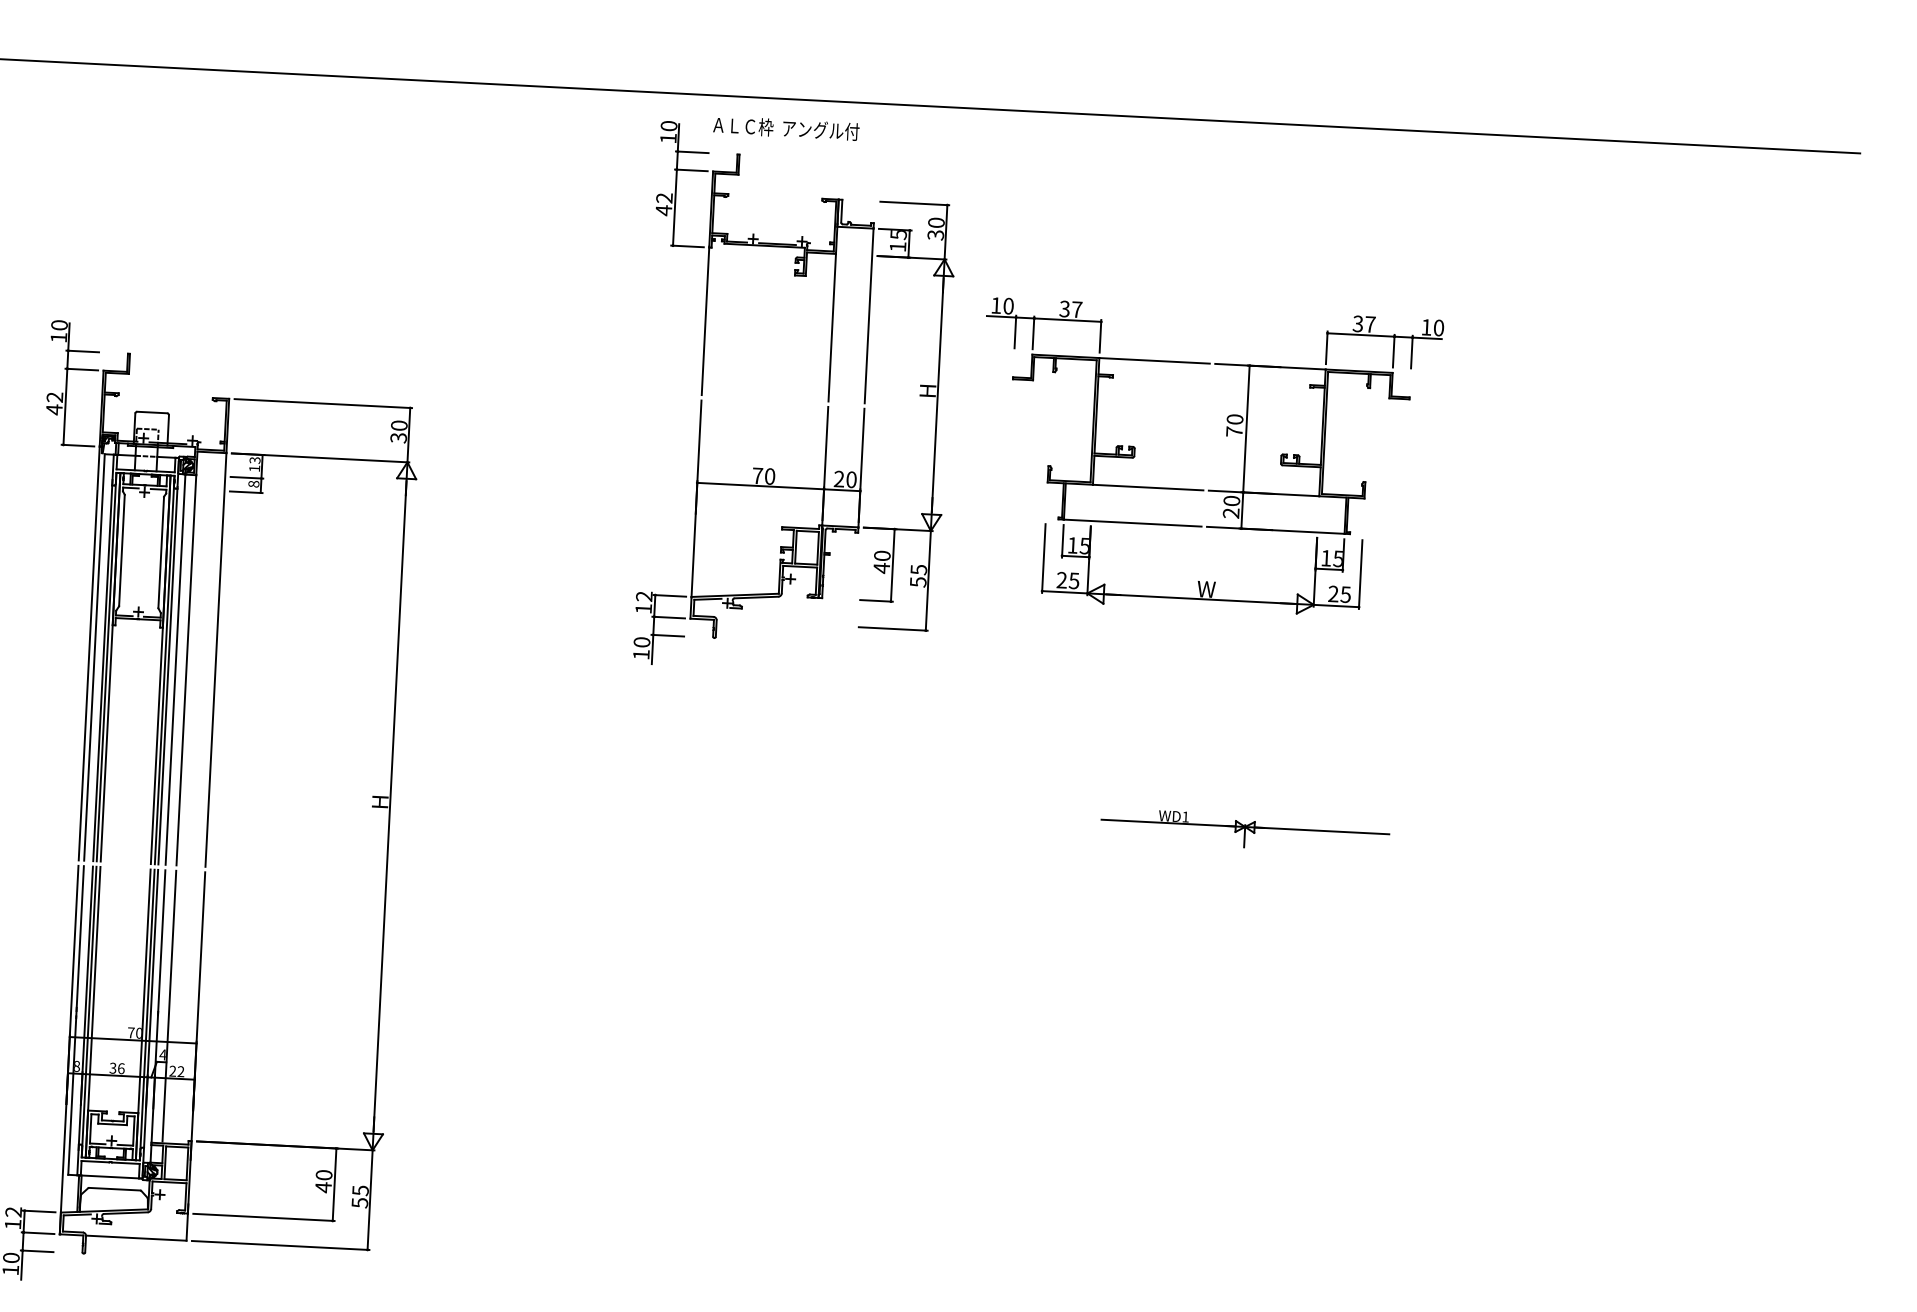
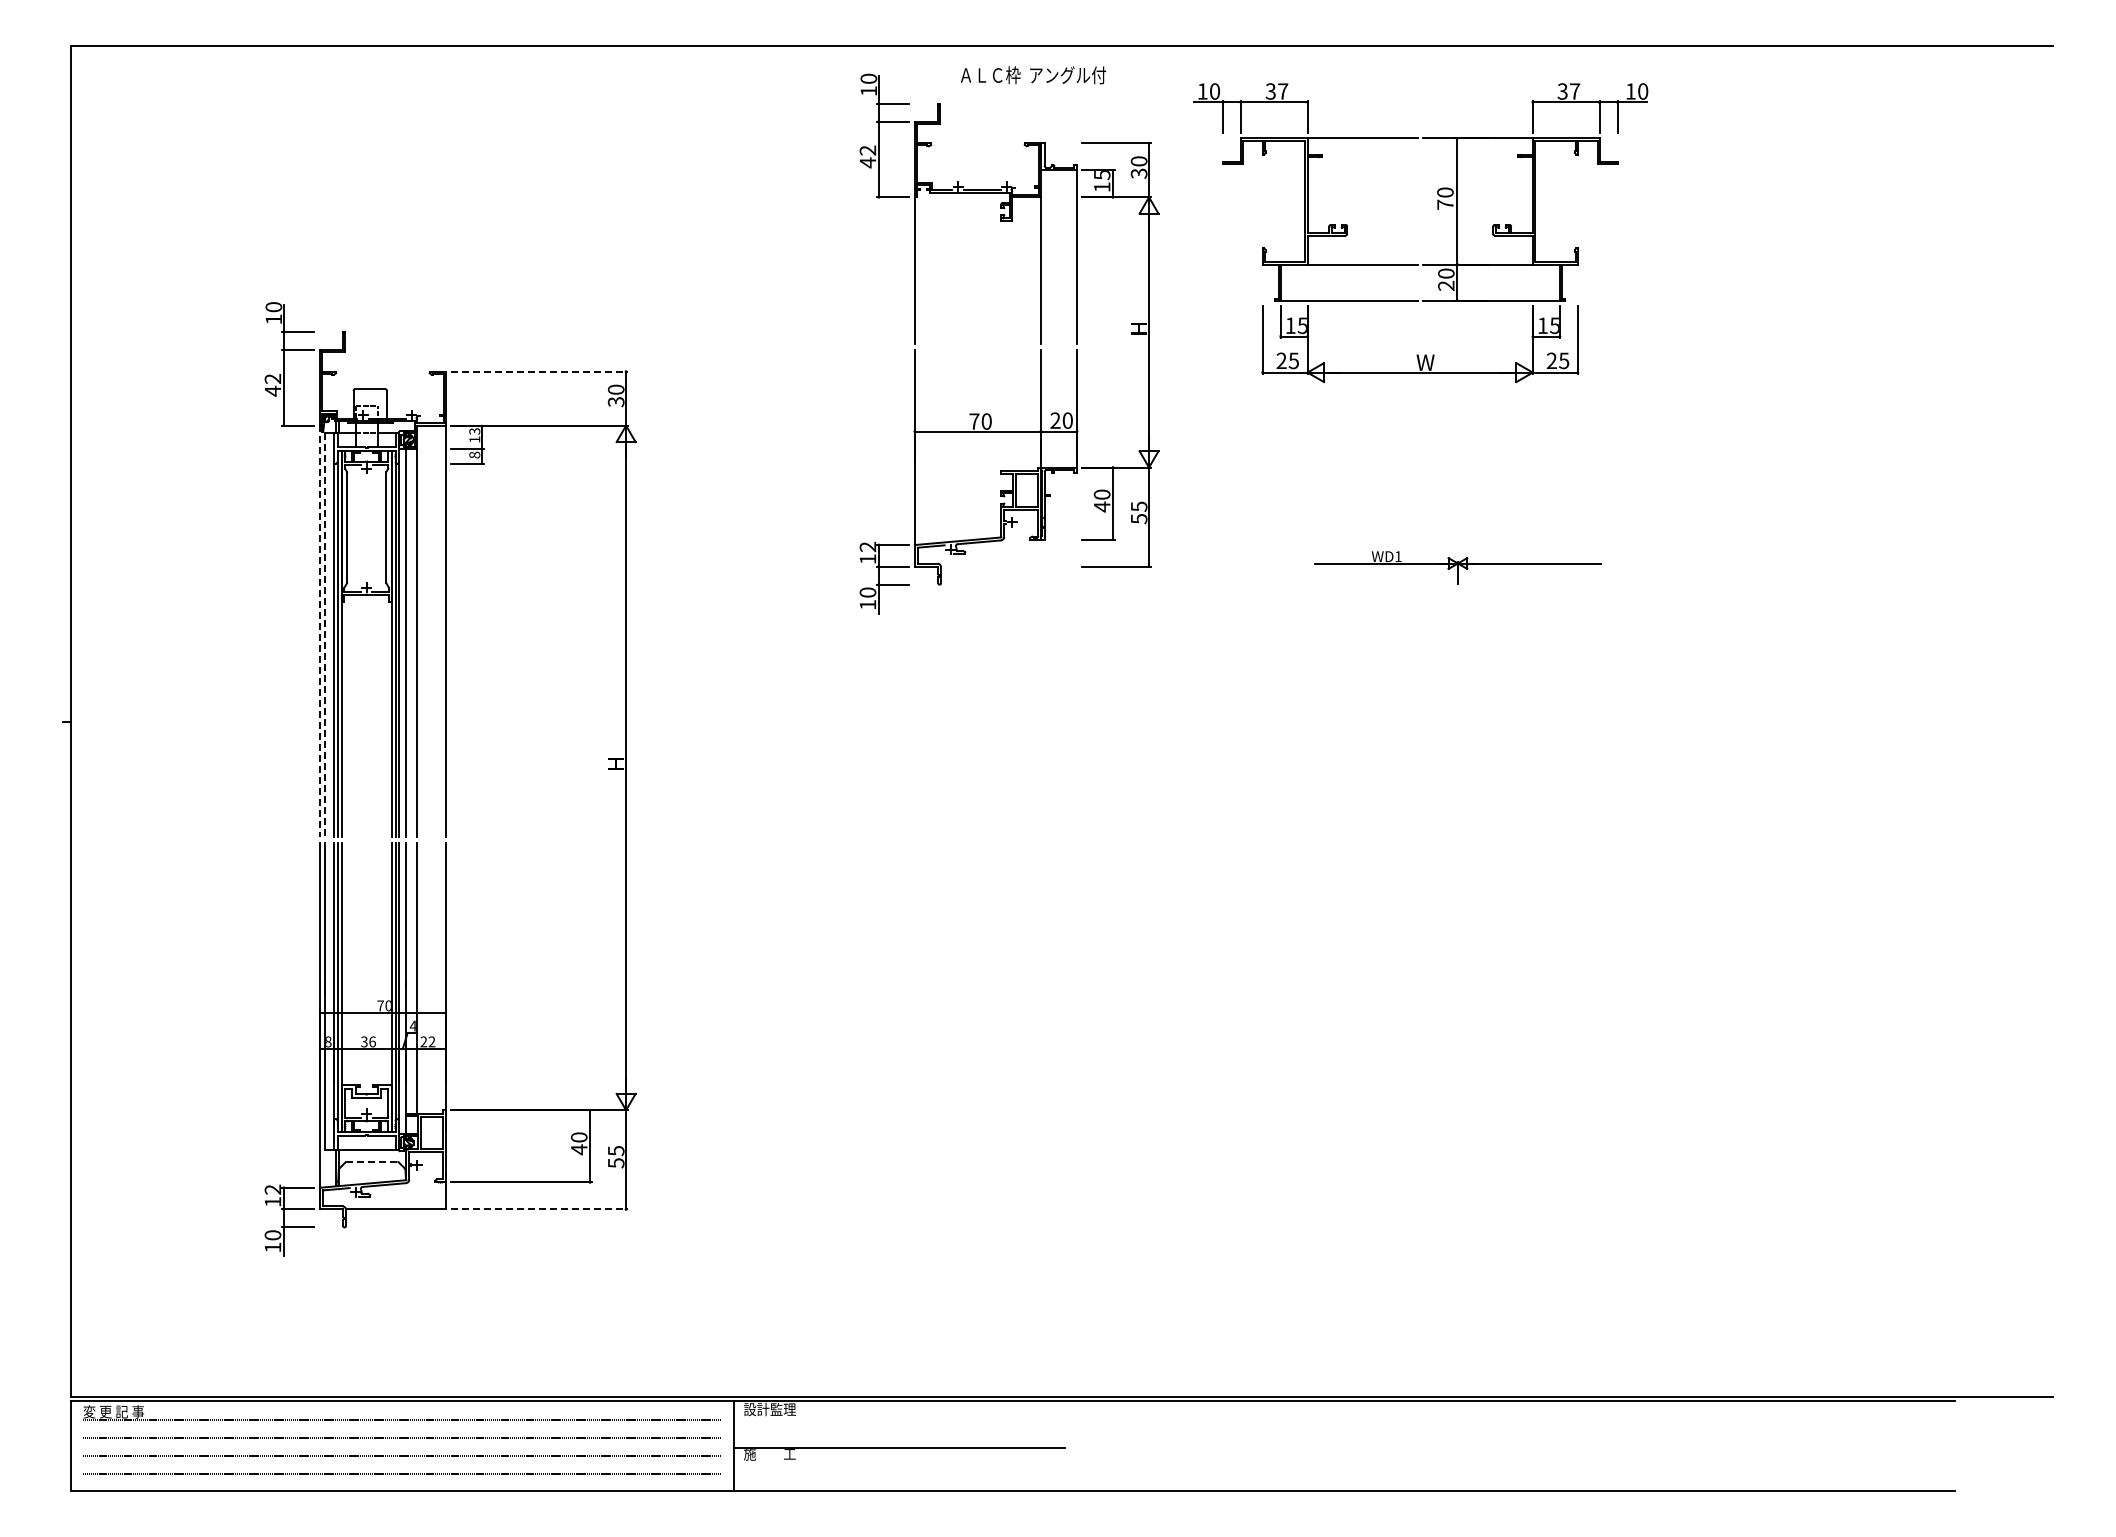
text: (786, 128) -> (1033, 75), moved
line: (324, 403) -> (540, 371), solid -> dashed
part: (1226, 436) -> (1437, 209), moved
line: (88, 653) -> (319, 631), solid -> dashed
line: (94, 657) -> (325, 635), solid -> dashed
part: (1244, 830) -> (1457, 567), moved
line: (114, 1188) -> (371, 1161), solid -> dashed
line: (281, 1245) -> (540, 1209), solid -> dashed

